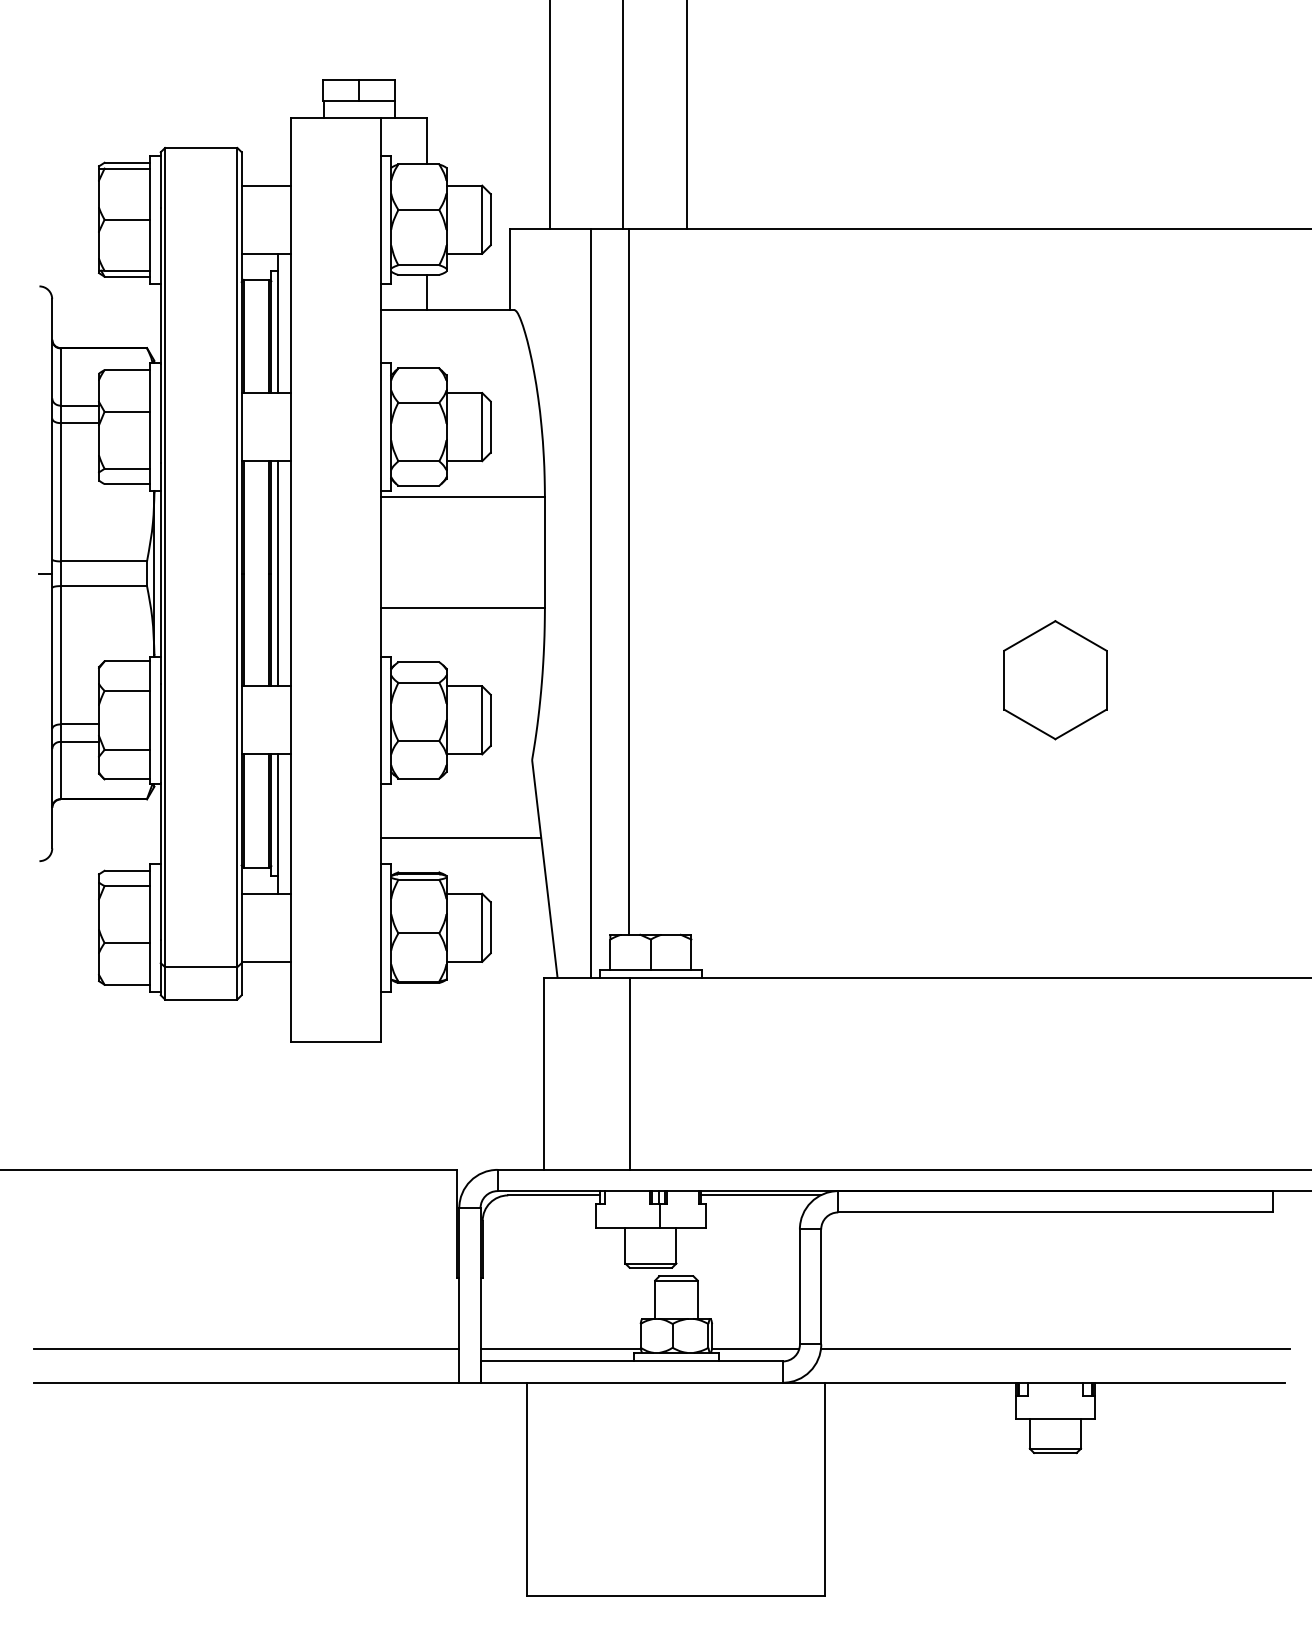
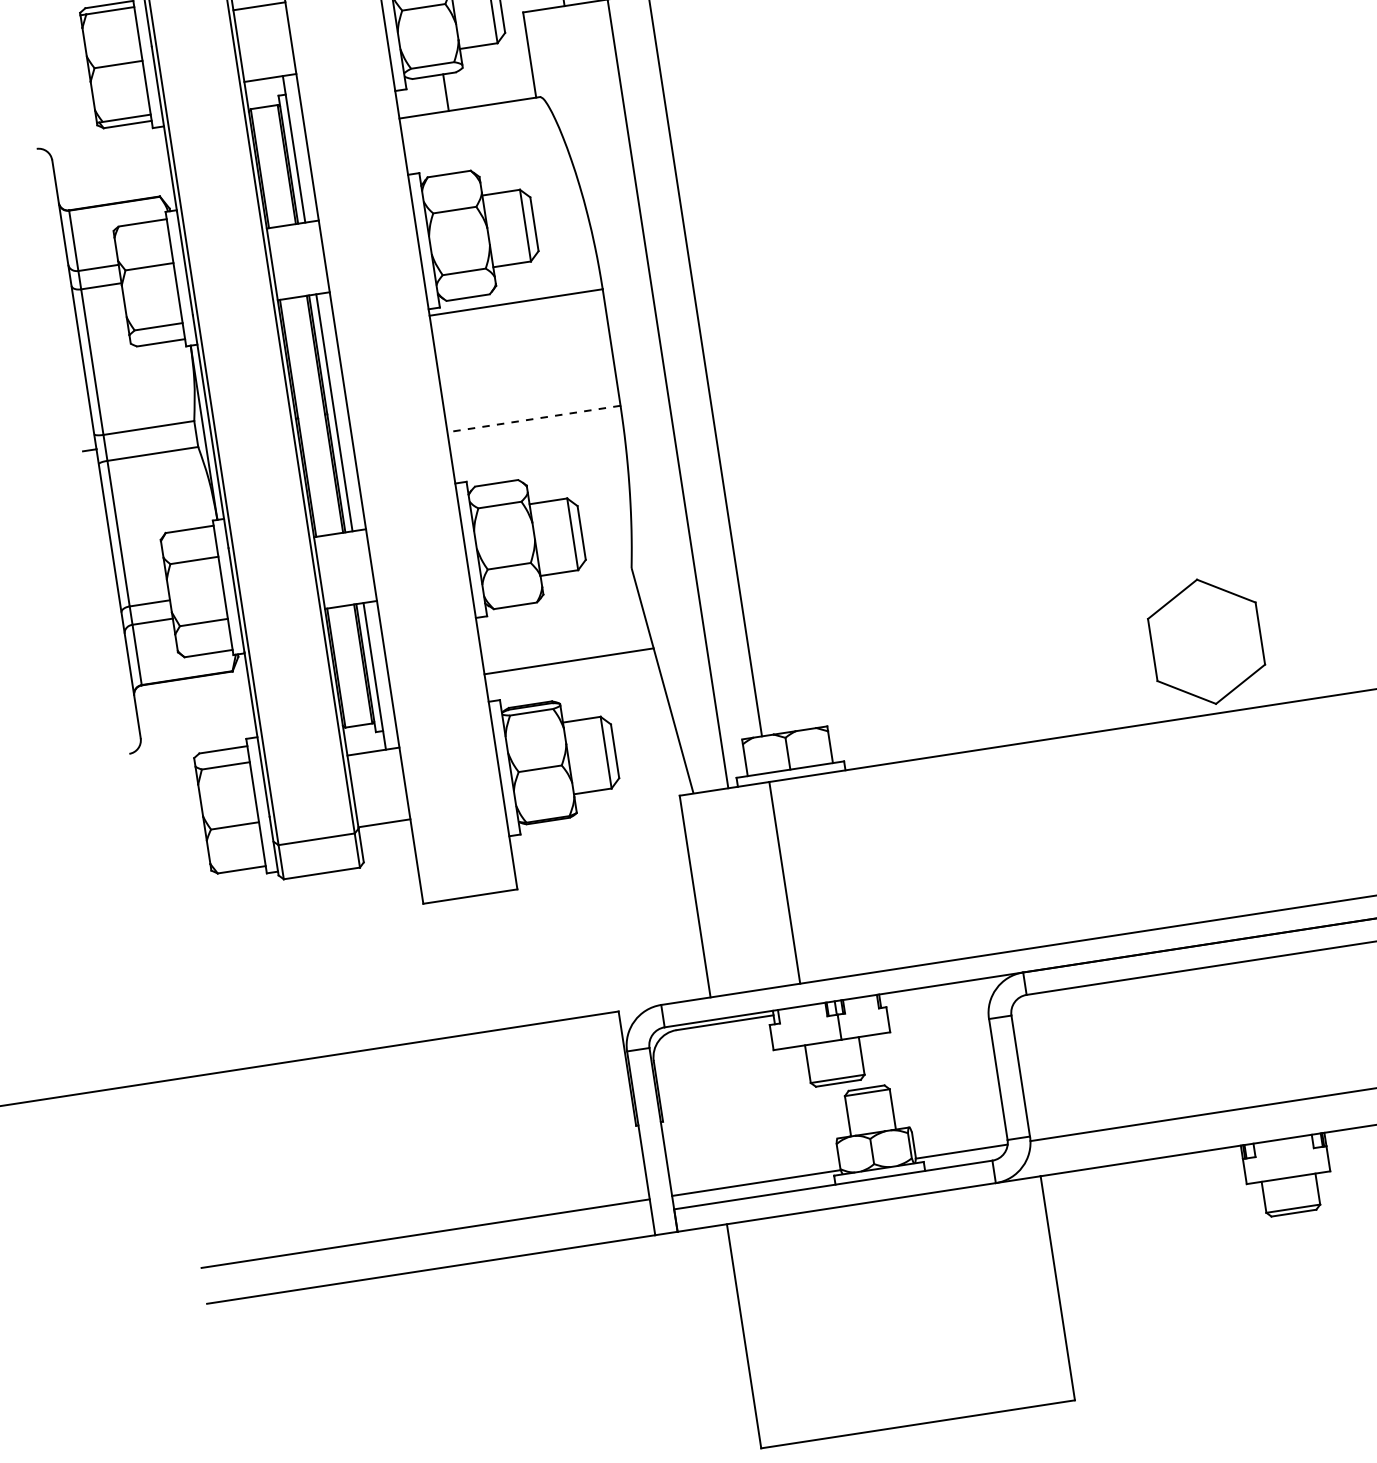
line: (462, 607) -> (533, 418), solid -> dashed
part: (1055, 680) -> (1206, 642), moved
line: (760, 1195) -> (942, 989), removed

